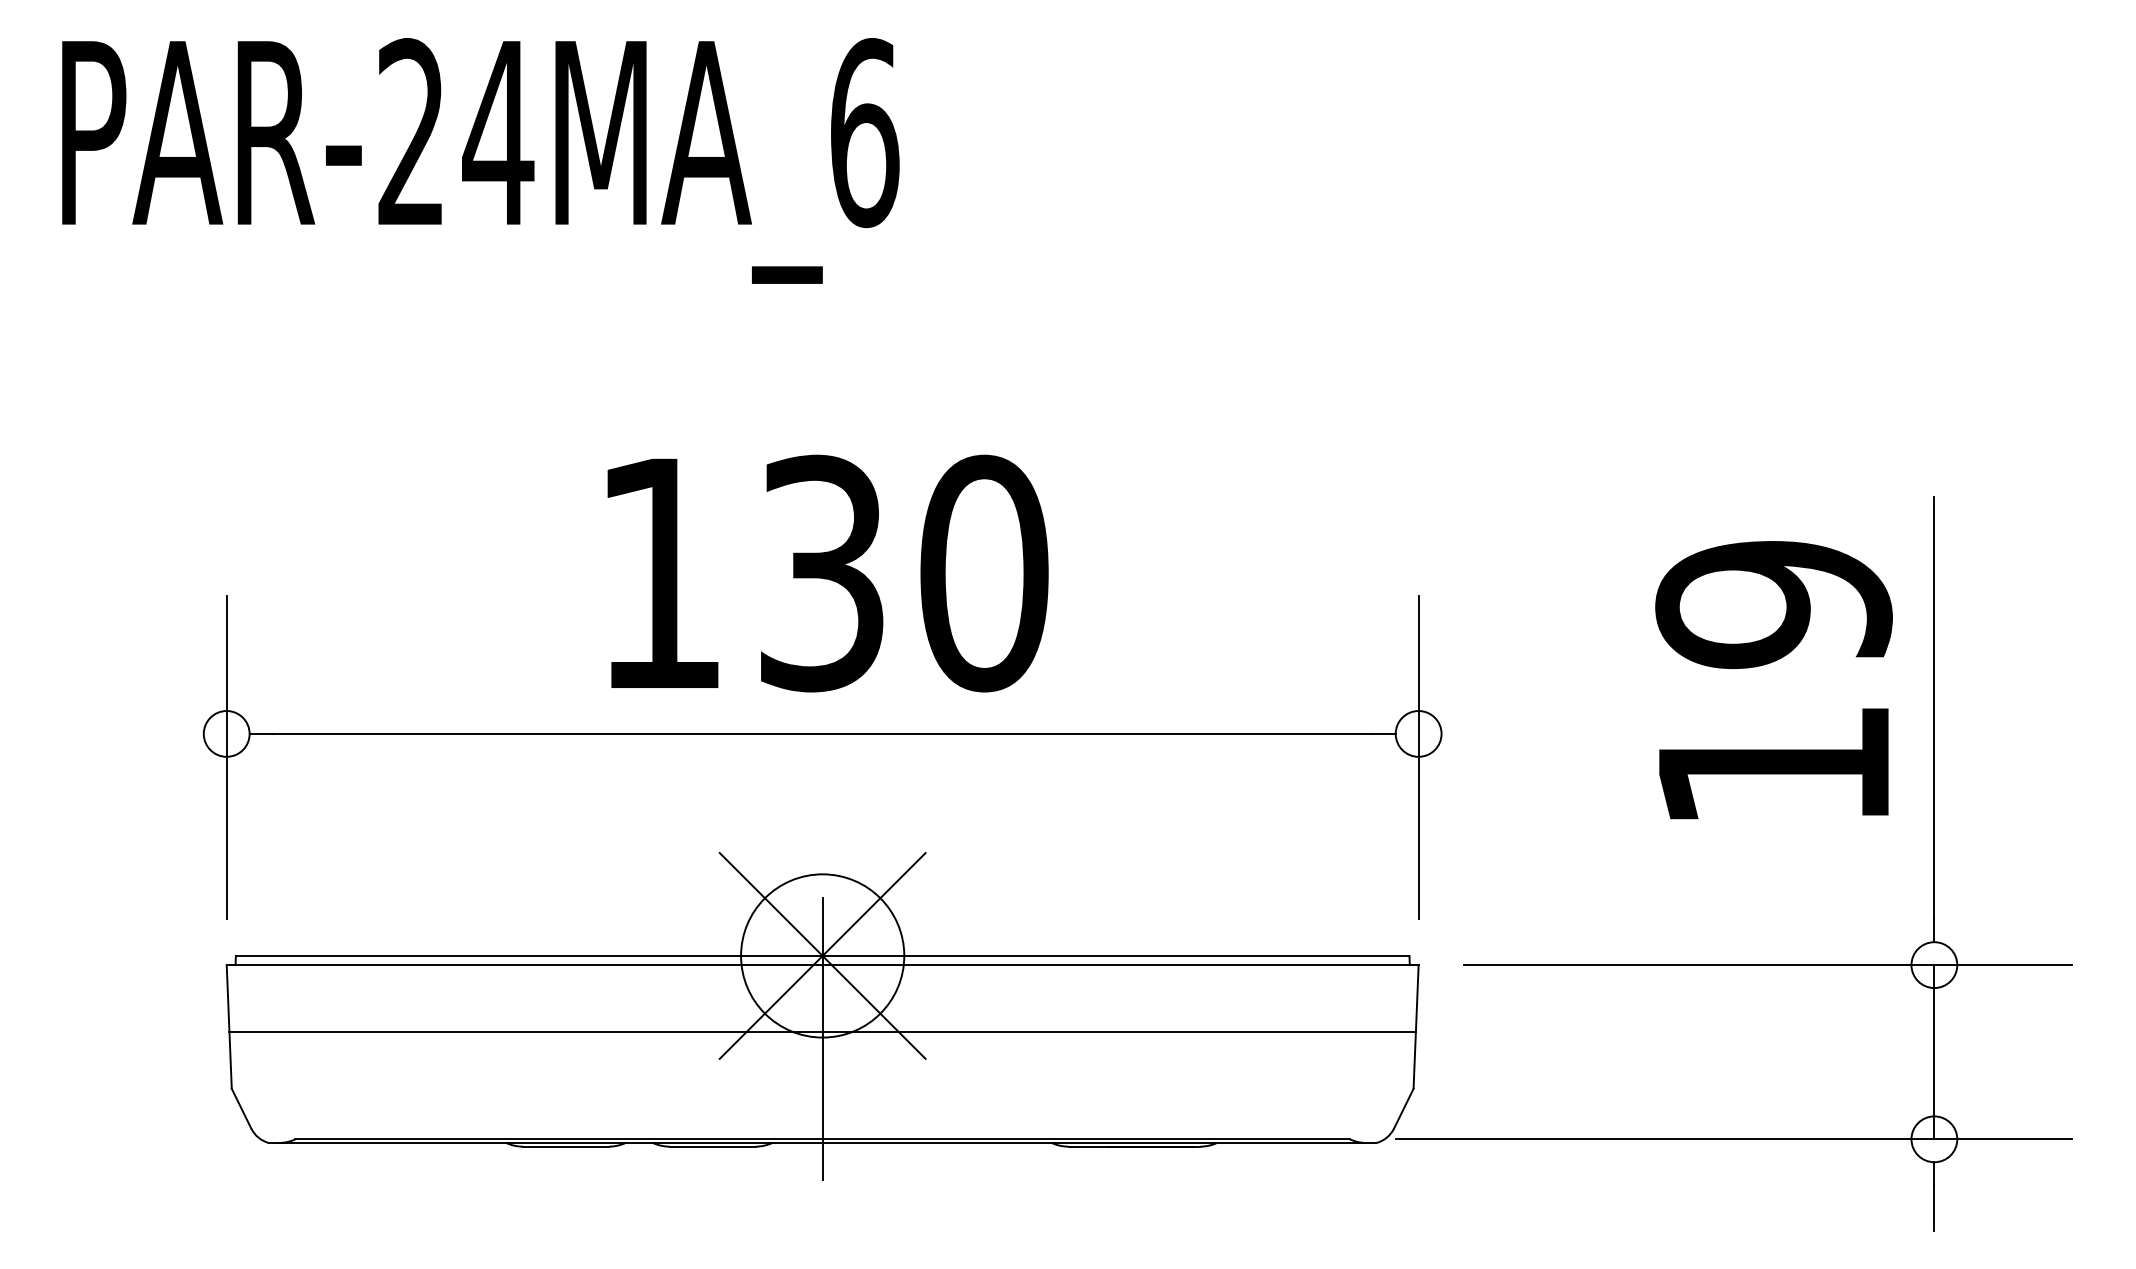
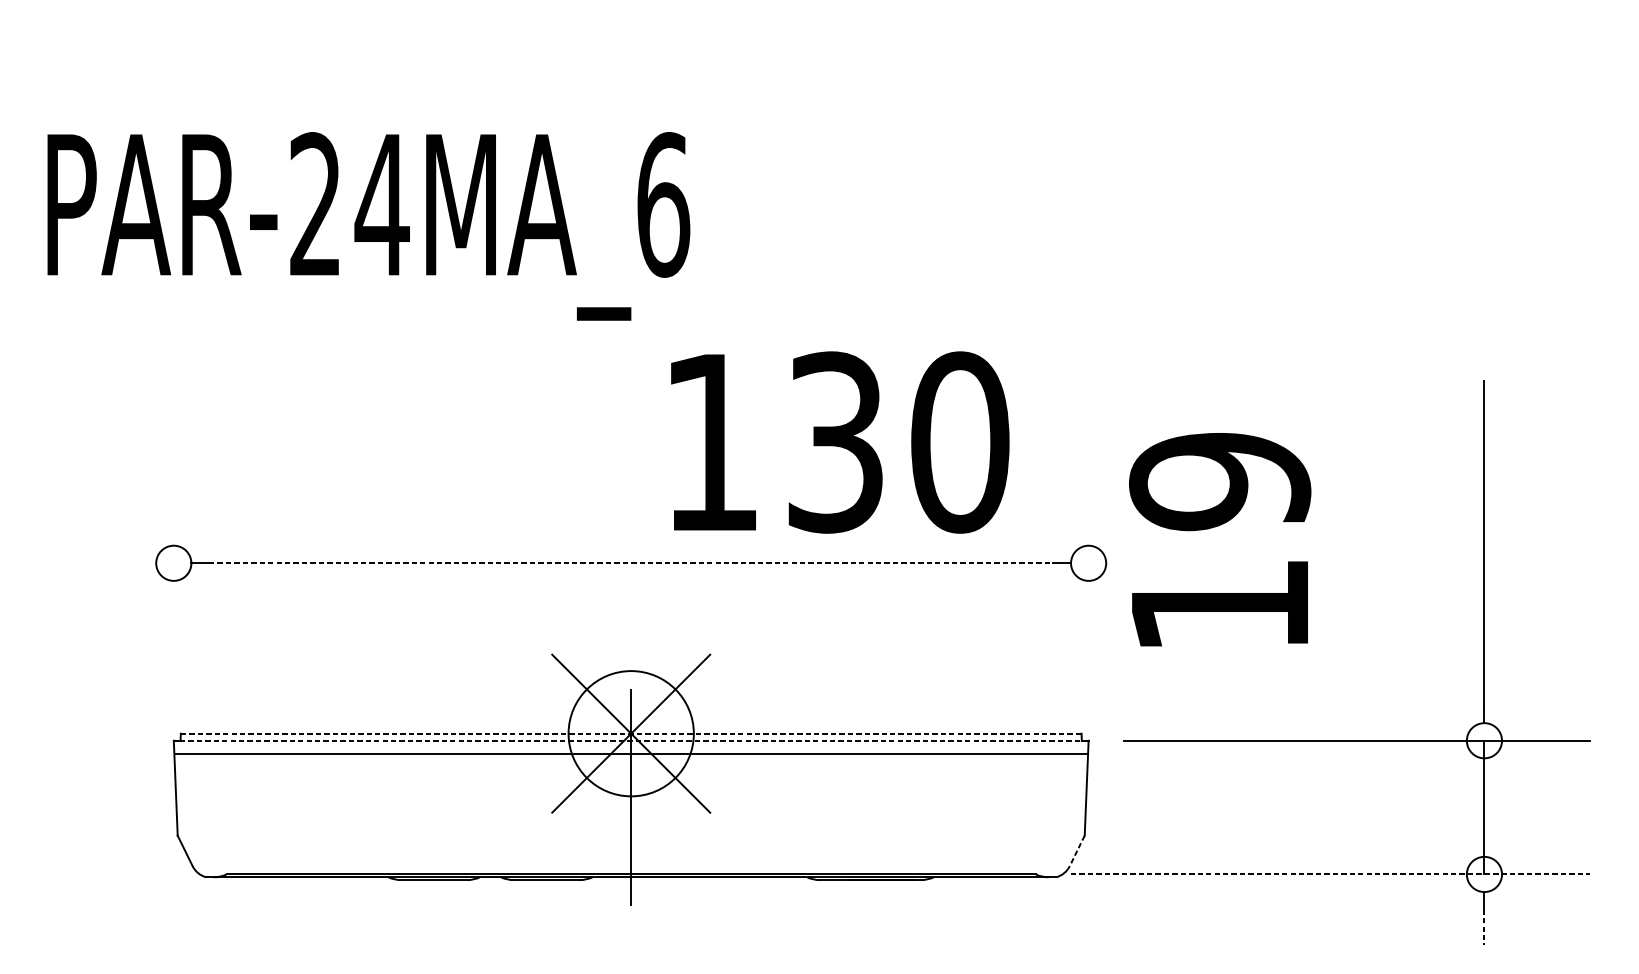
text: (480, 160) -> (368, 226), moved
text: (827, 573) -> (839, 442), moved
text: (1773, 680) -> (1219, 539), moved
line: (823, 733) -> (631, 562), solid -> dashed
line: (226, 757) -> (173, 581), removed
line: (1418, 757) -> (1088, 581), removed
line: (822, 955) -> (631, 733), solid -> dashed
line: (822, 965) -> (631, 741), solid -> dashed
line: (822, 1032) -> (631, 754), moved
line: (1403, 1109) -> (1076, 851), solid -> dashed
line: (1734, 1139) -> (1331, 874), solid -> dashed
line: (1934, 1208) -> (1484, 927), solid -> dashed

